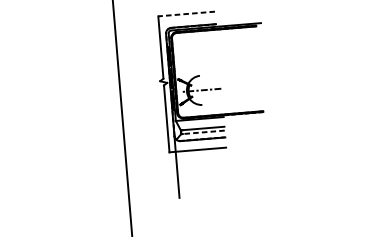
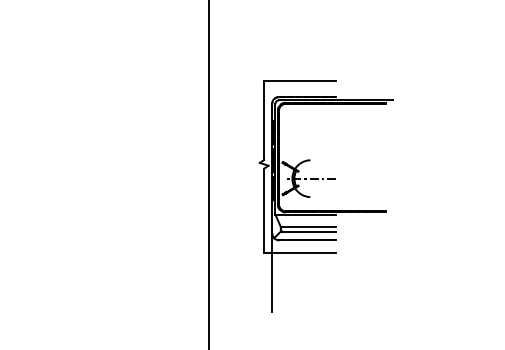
line: (187, 14) -> (300, 81), dashed -> solid
line: (203, 132) -> (309, 231), dashed -> solid

